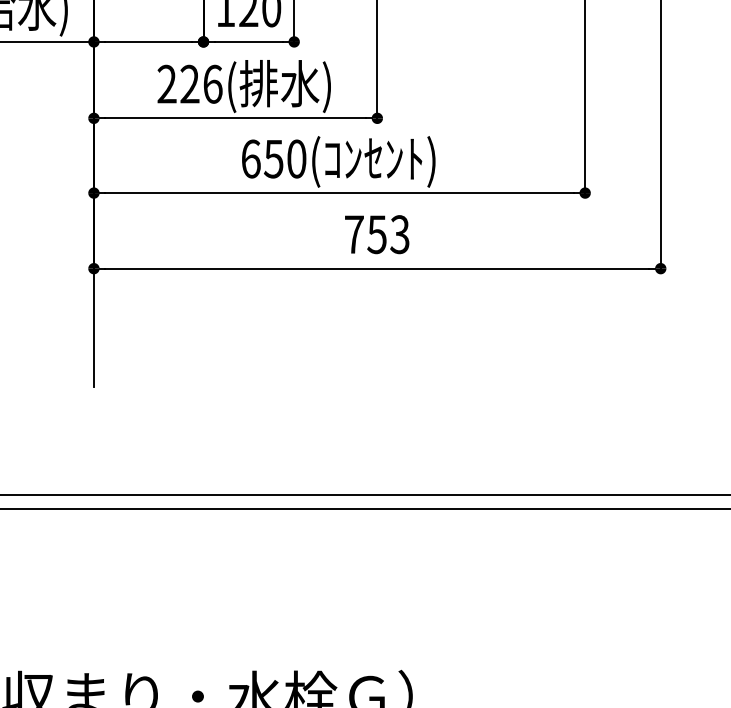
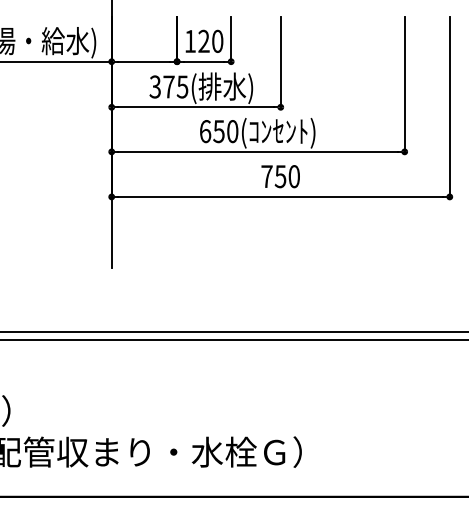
text: (189, 83) -> (168, 86), 226( -> 375(
text: (398, 234) -> (293, 176), 753 -> 750

